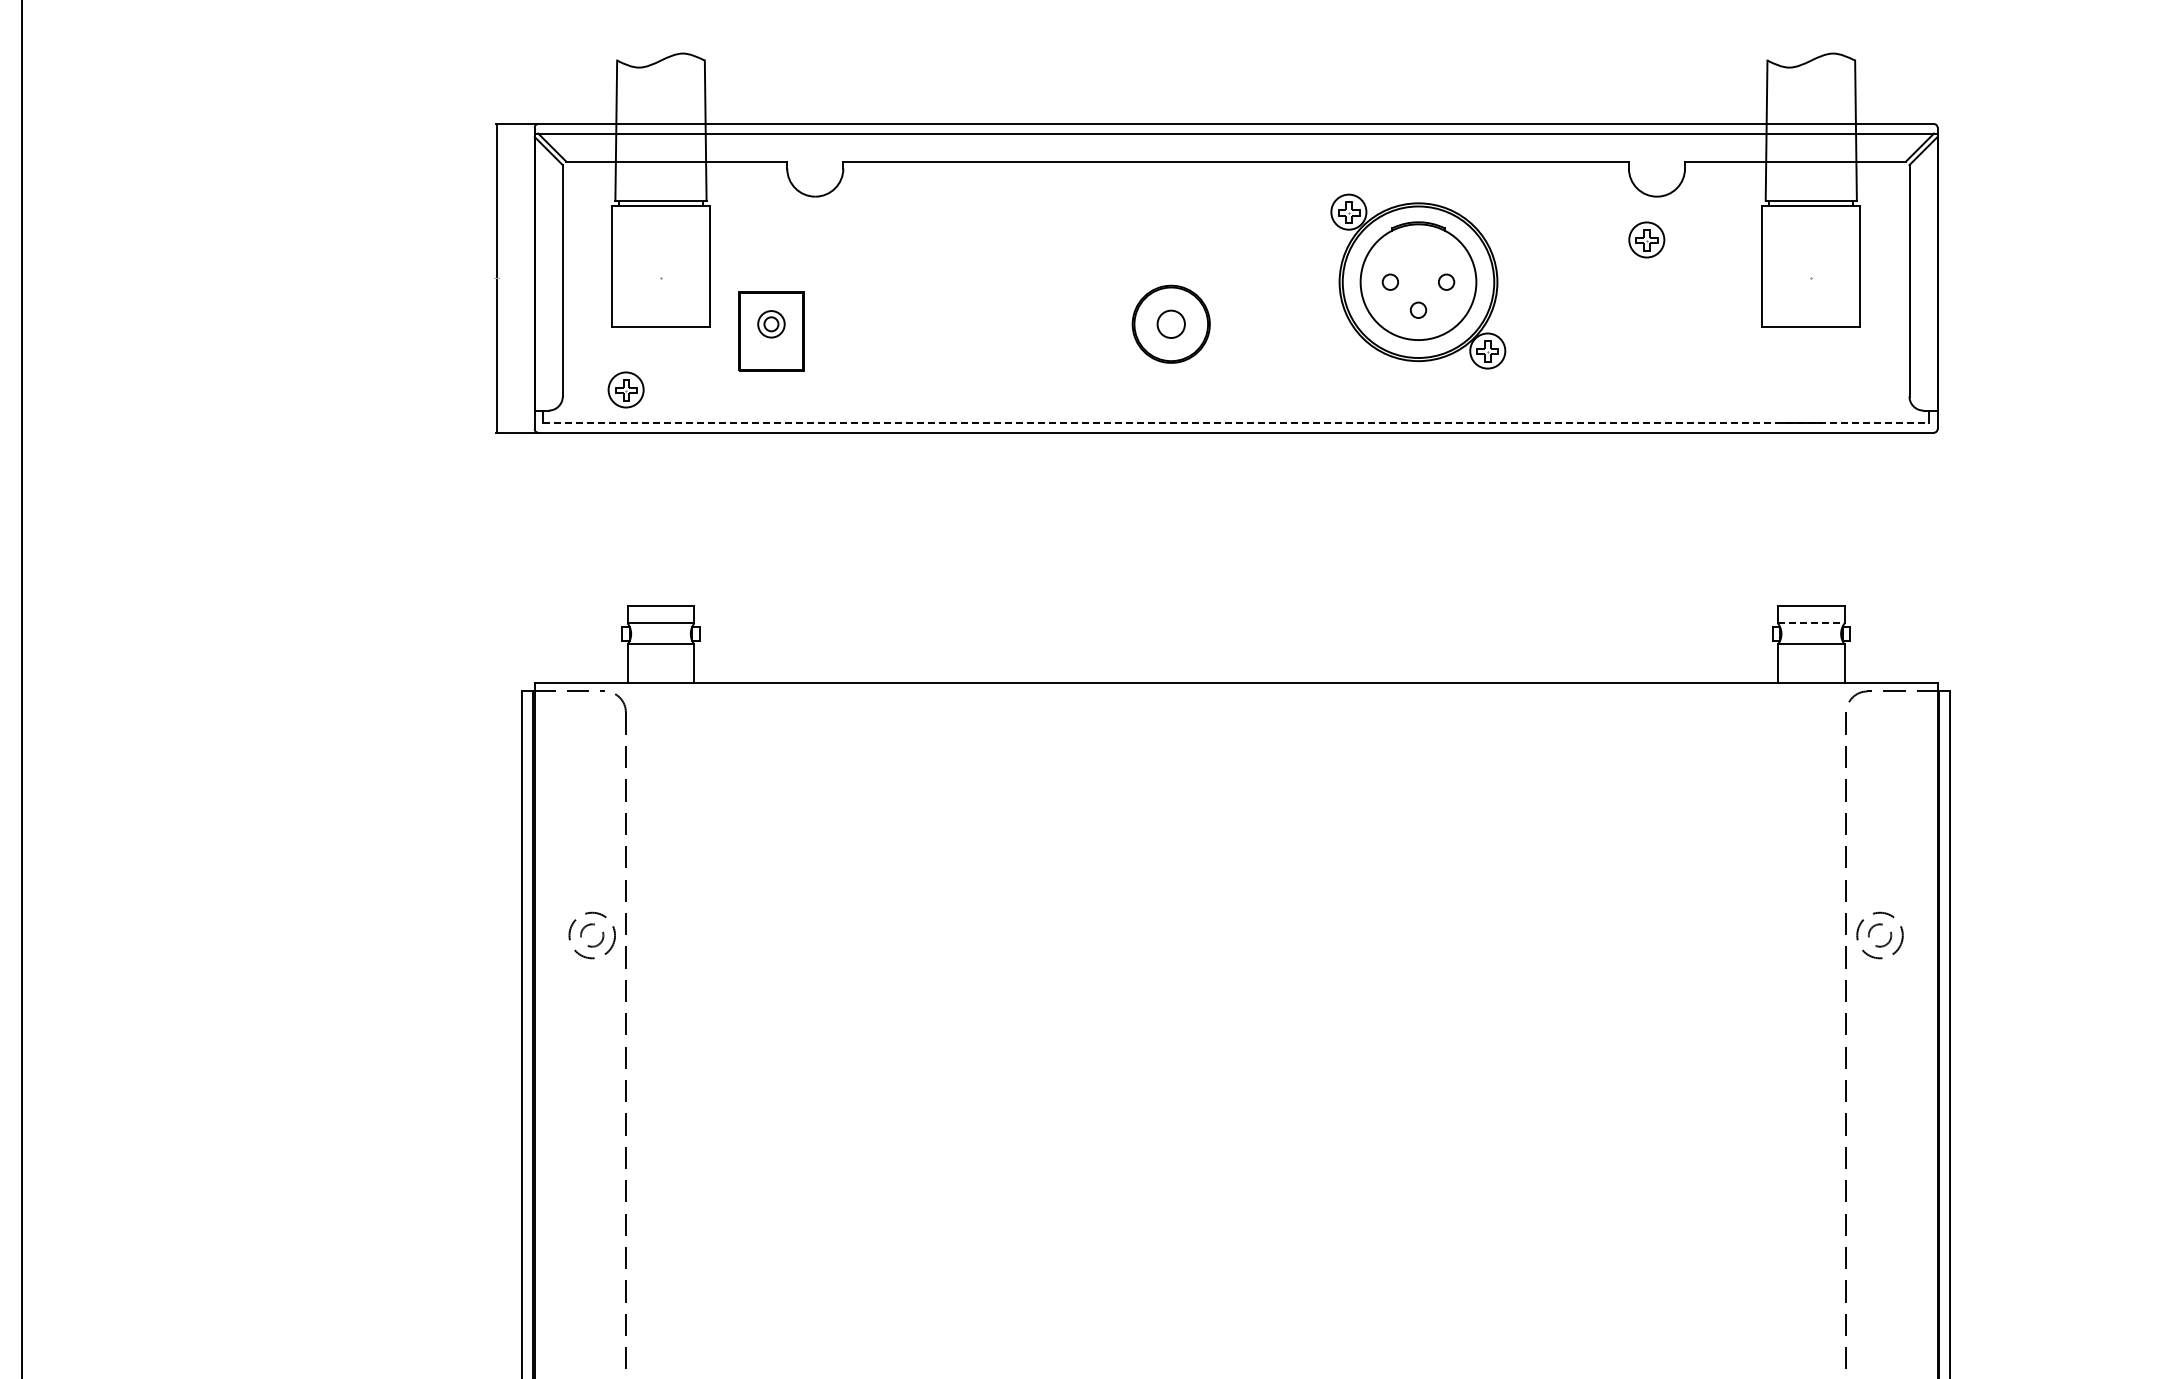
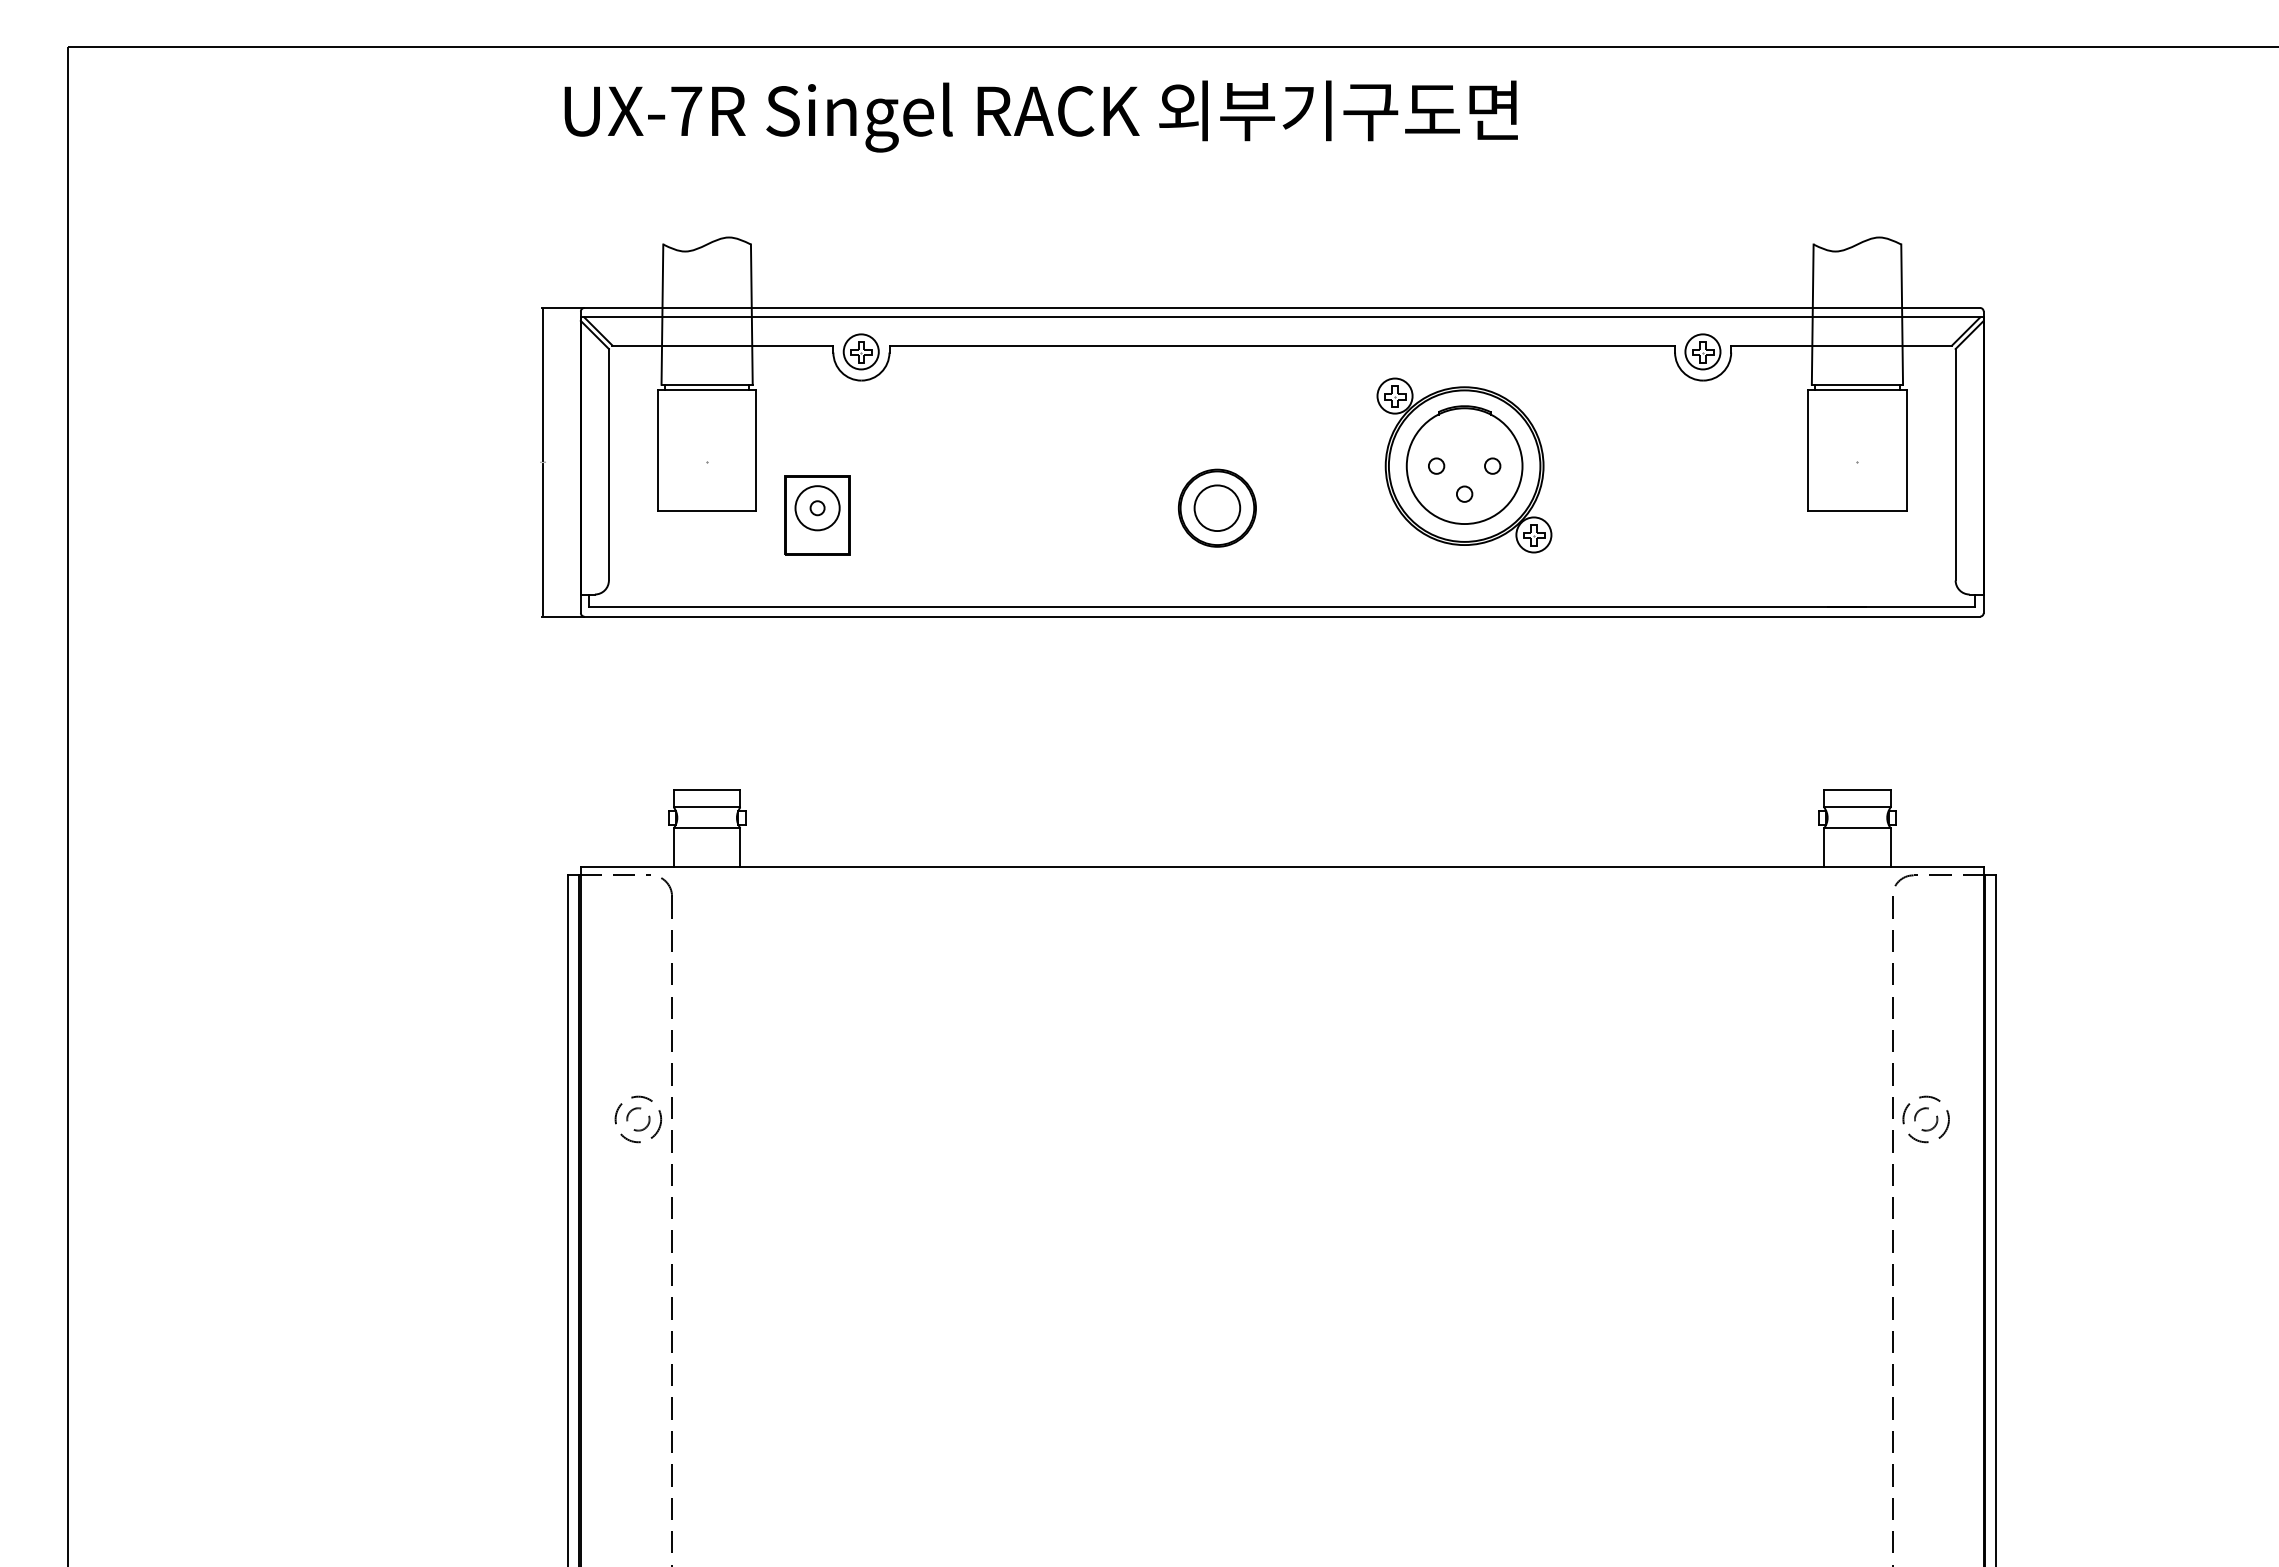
part: (1646, 239) -> (1702, 351), moved
circle: (771, 324) -> (817, 508), size x1.67
circle: (1171, 324) -> (1217, 508), size x1.67
part: (625, 389) -> (860, 351), moved
line: (1236, 423) -> (1282, 607), dashed -> solid
line: (1811, 623) -> (1857, 807), dashed -> solid

